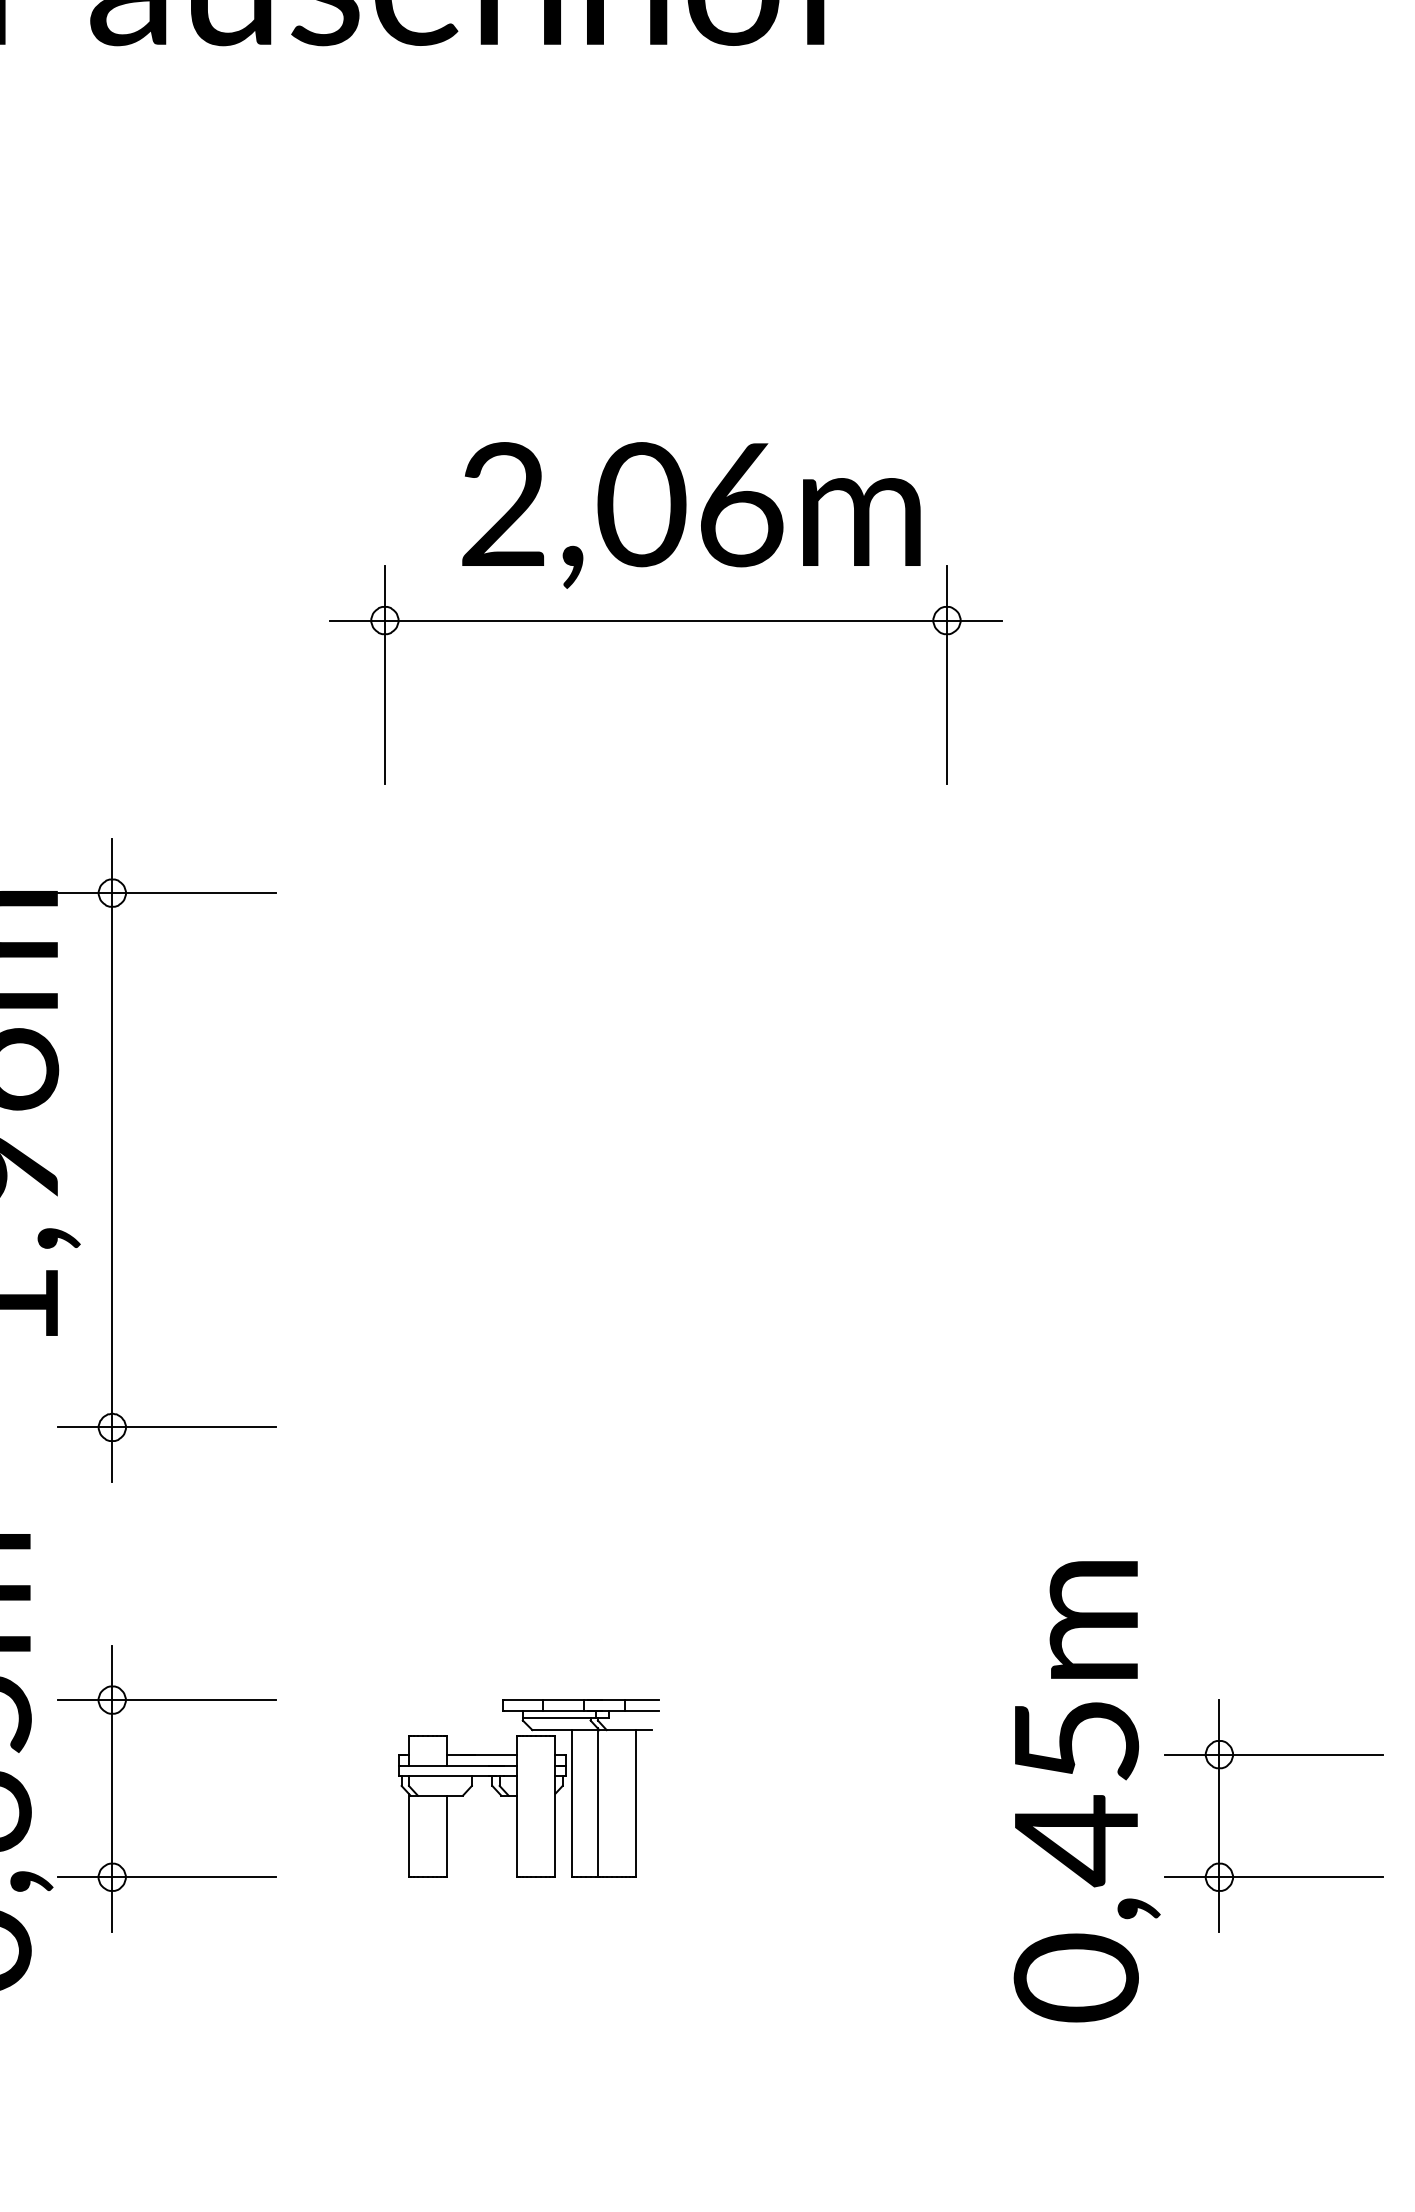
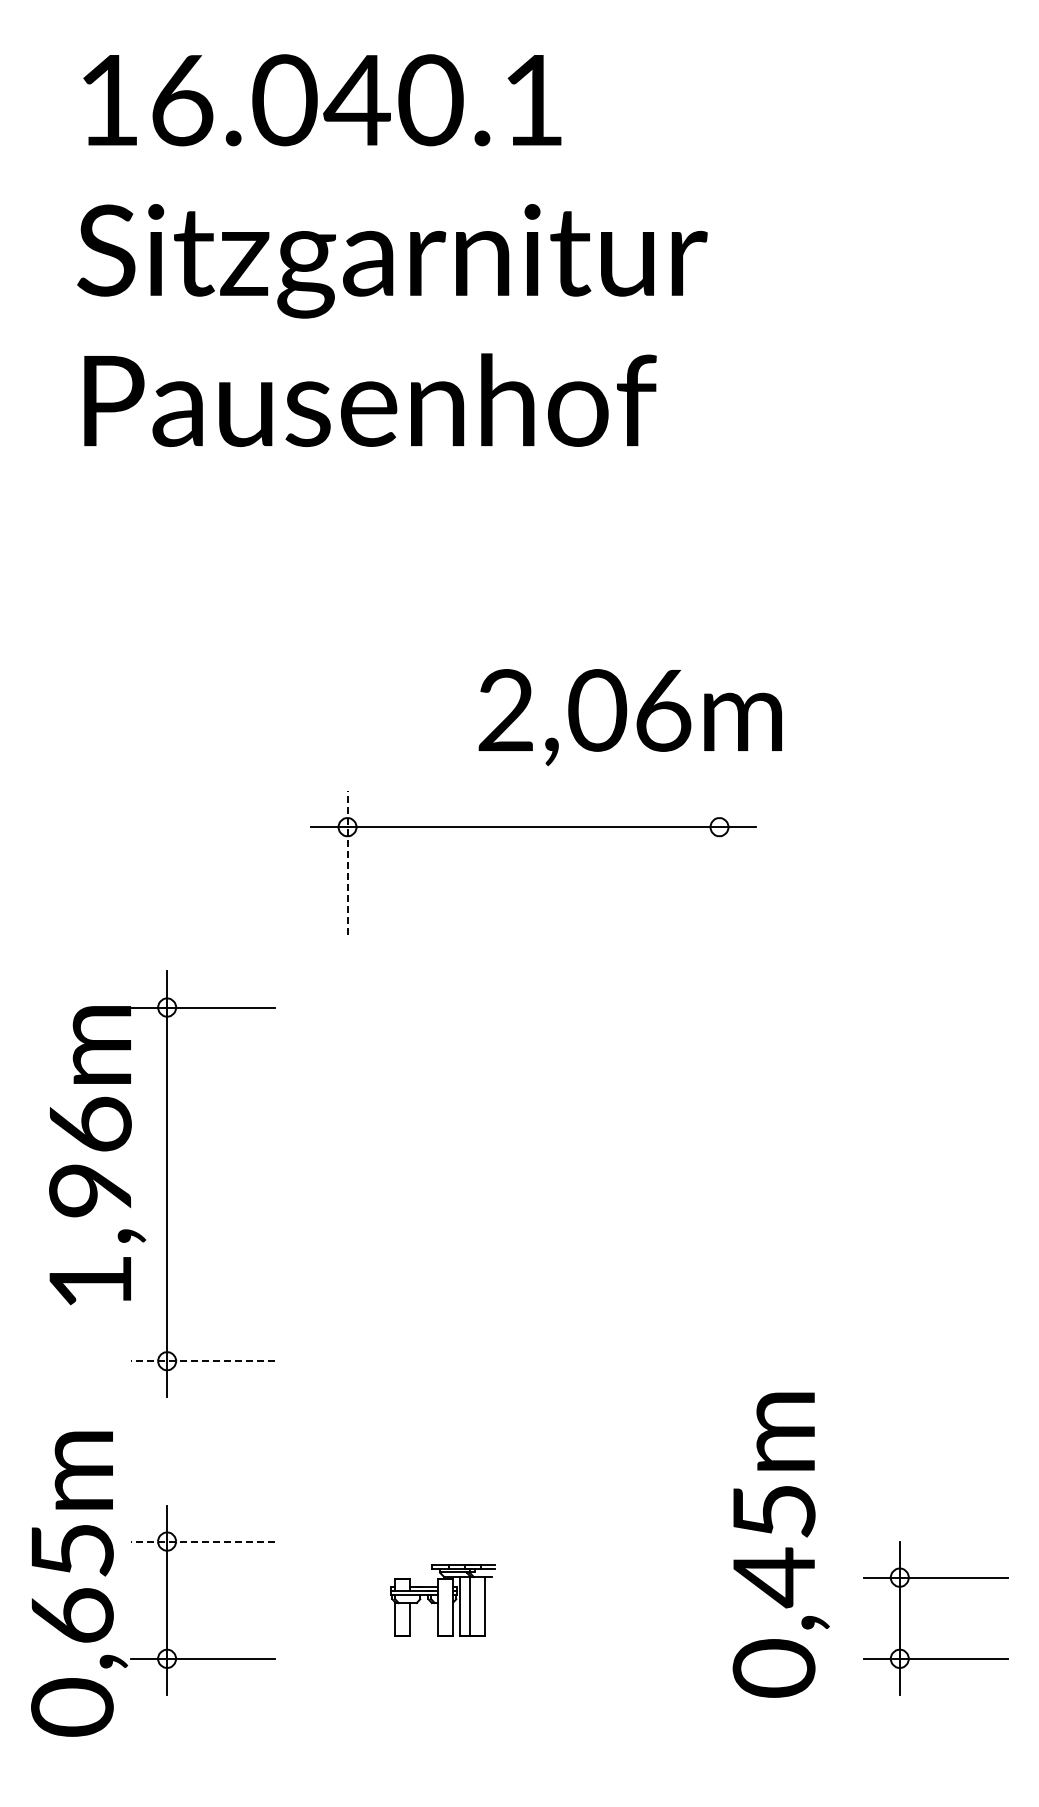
text: (690, 515) -> (629, 717), moved
line: (384, 673) -> (347, 862), solid -> dashed
line: (946, 675) -> (719, 863), removed
line: (165, 1427) -> (202, 1361), solid -> dashed
line: (165, 1699) -> (202, 1541), solid -> dashed
part: (528, 1789) -> (442, 1600), size x0.6
text: (1086, 1790) -> (780, 1544), moved

